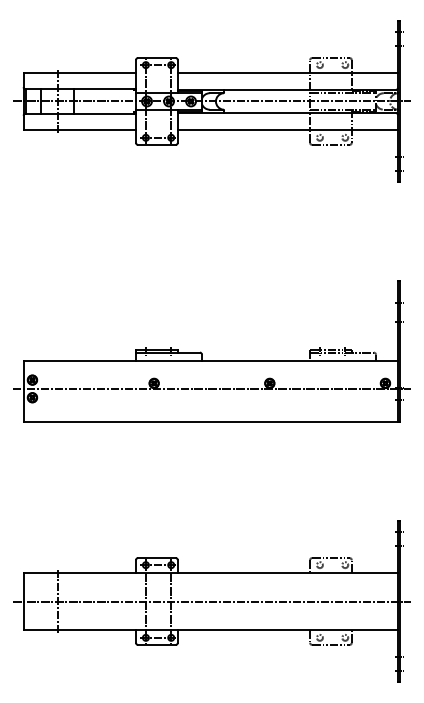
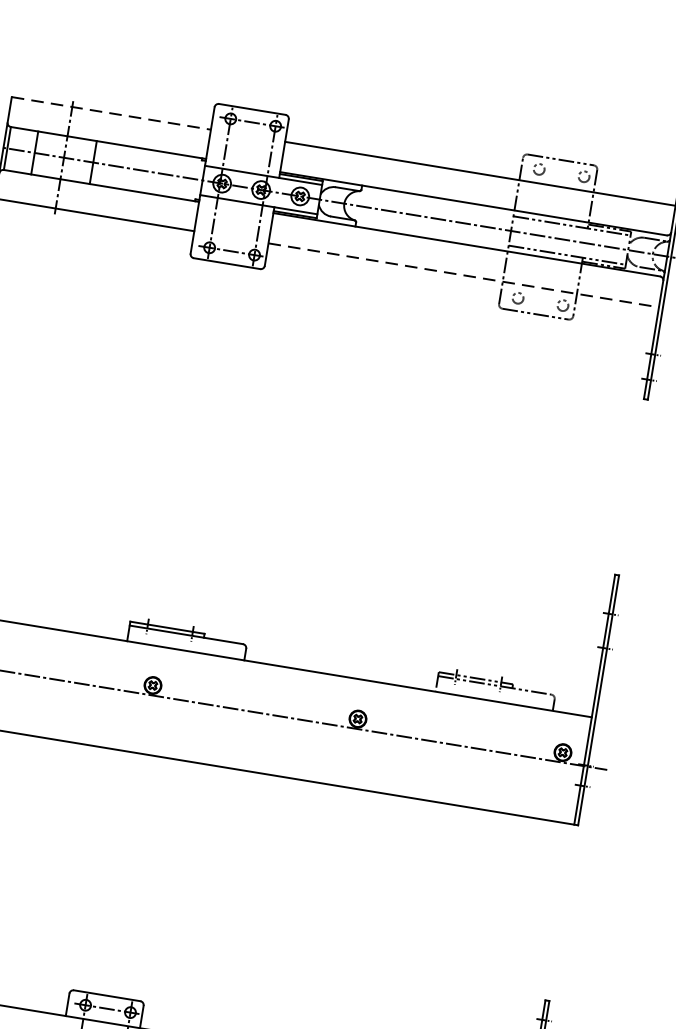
line: (80, 72) -> (112, 112), solid -> dashed
line: (288, 130) -> (464, 276), solid -> dashed

